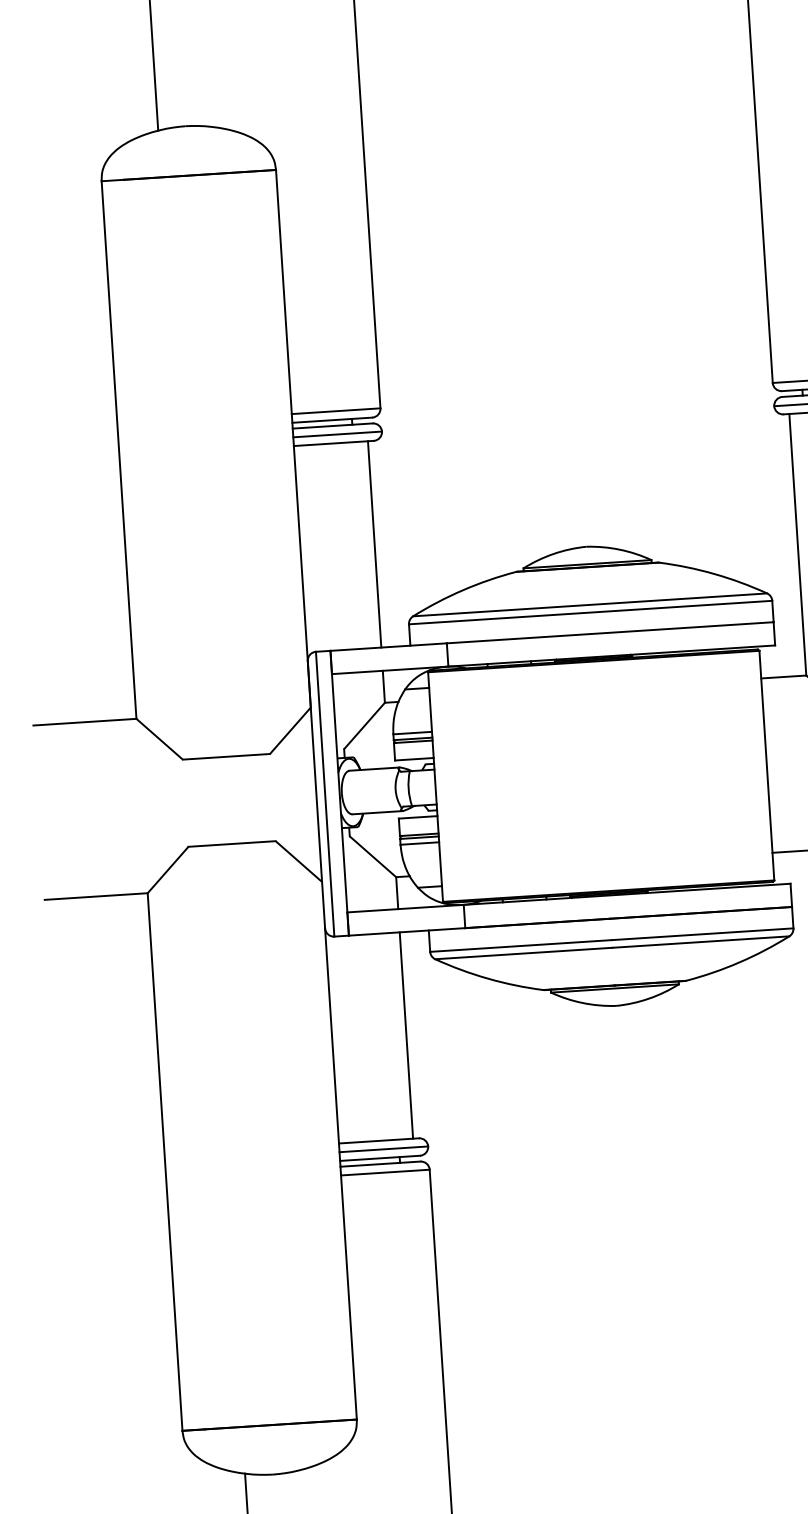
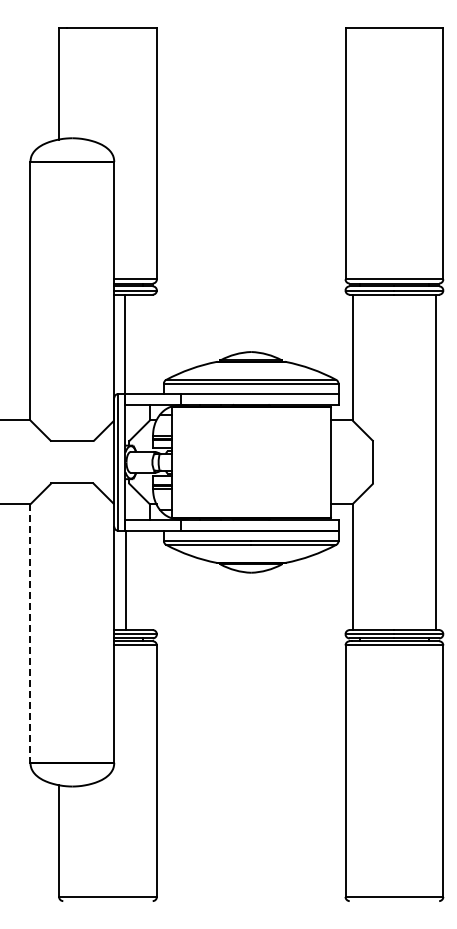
line: (373, 542) -> (124, 343), moved
line: (405, 1035) -> (125, 580), moved
line: (165, 1163) -> (30, 634), solid -> dashed

